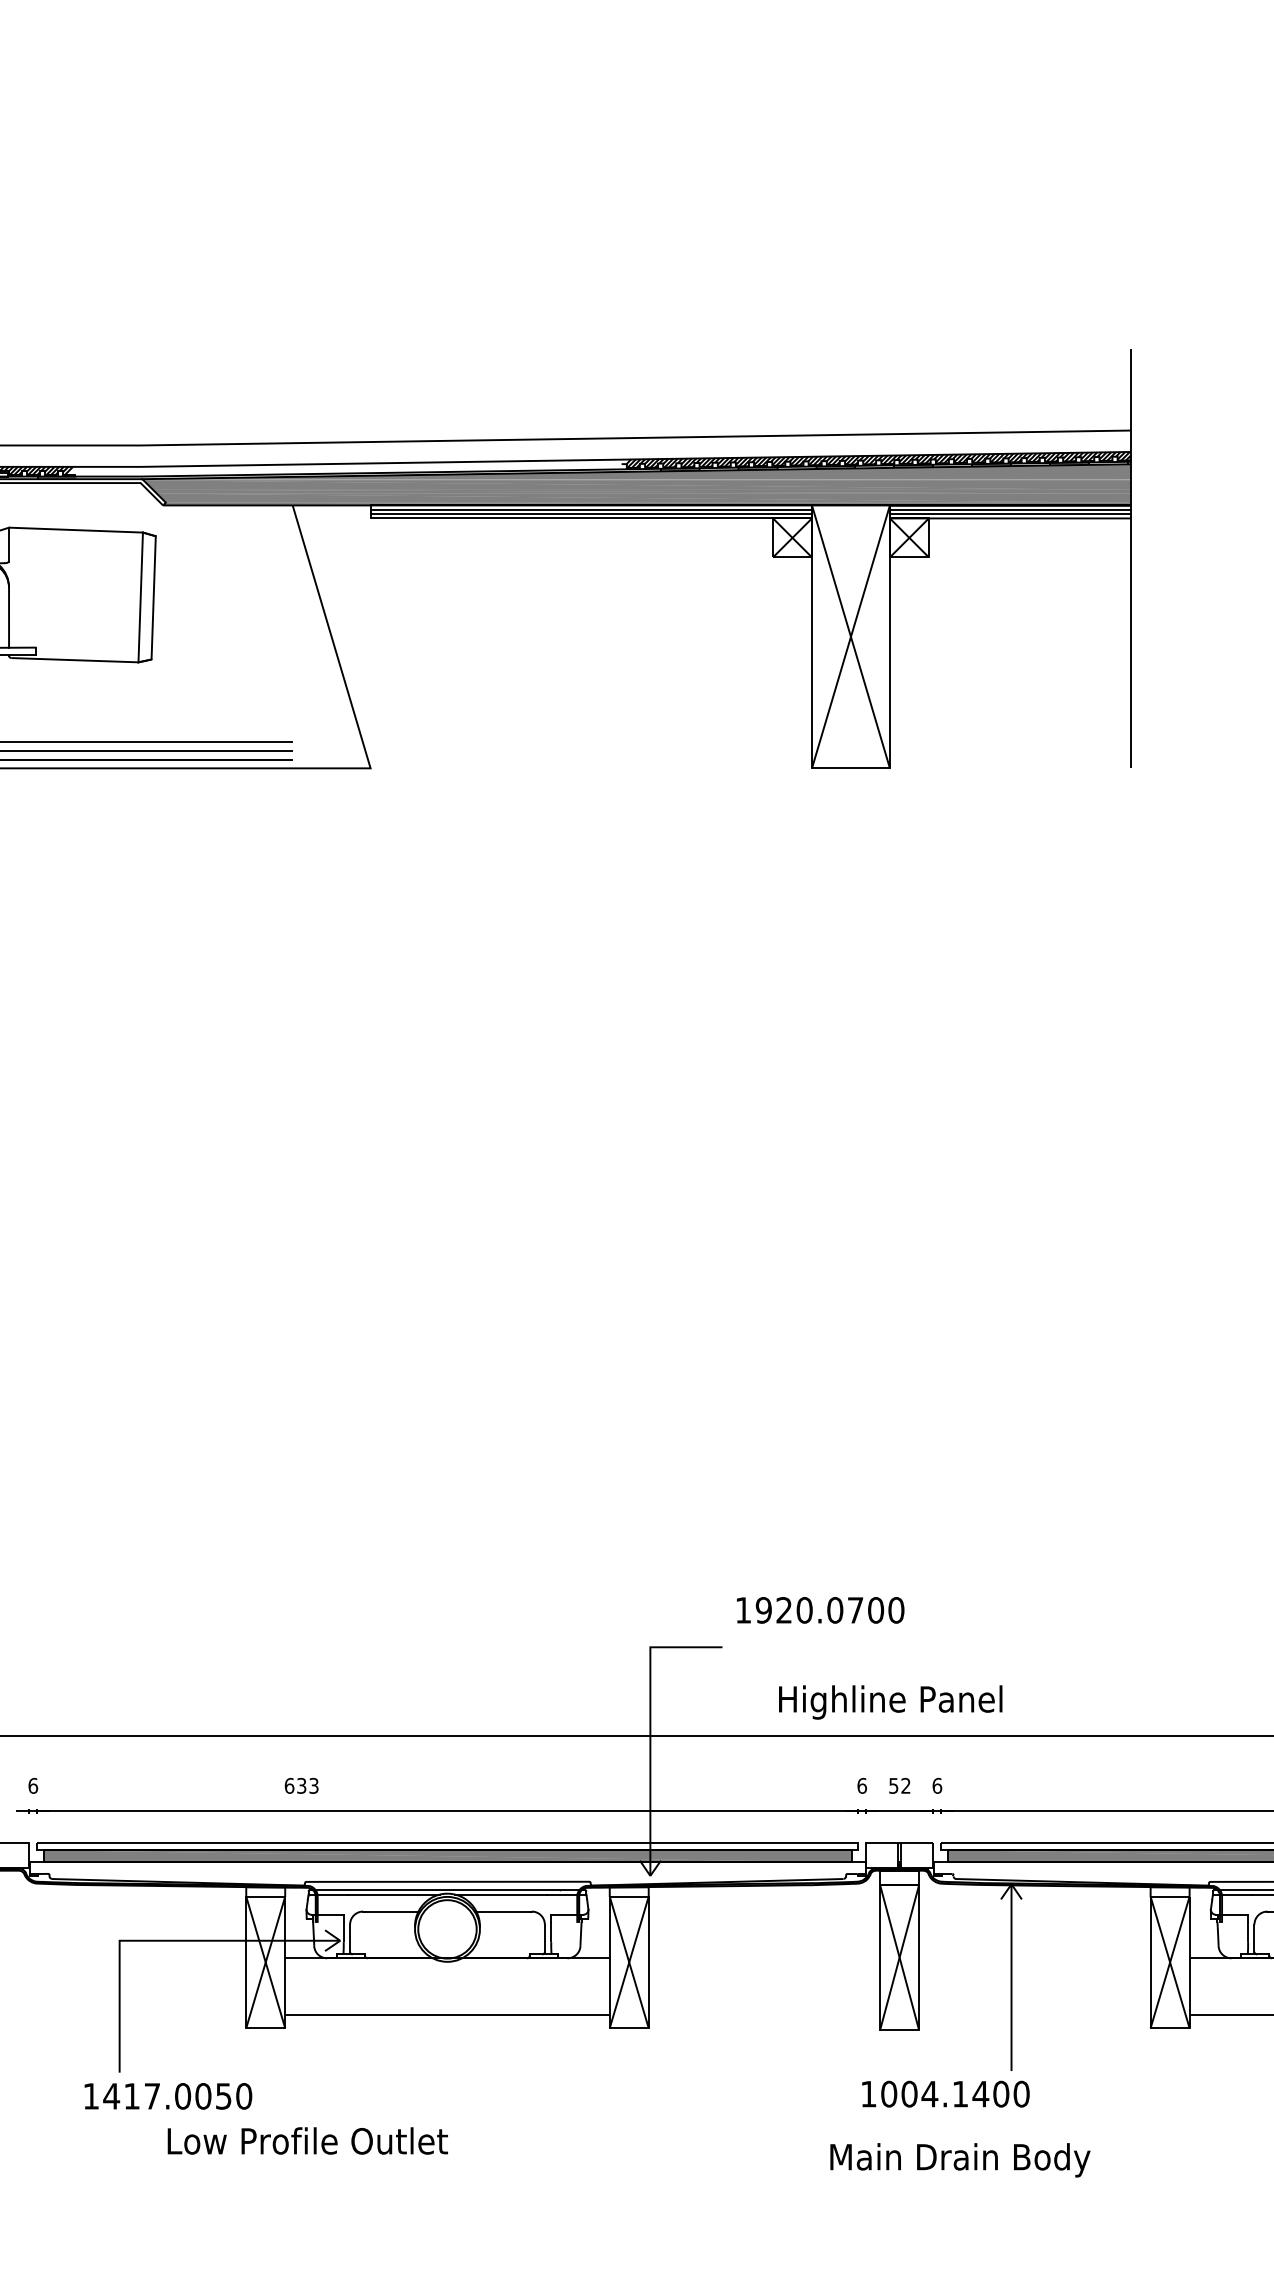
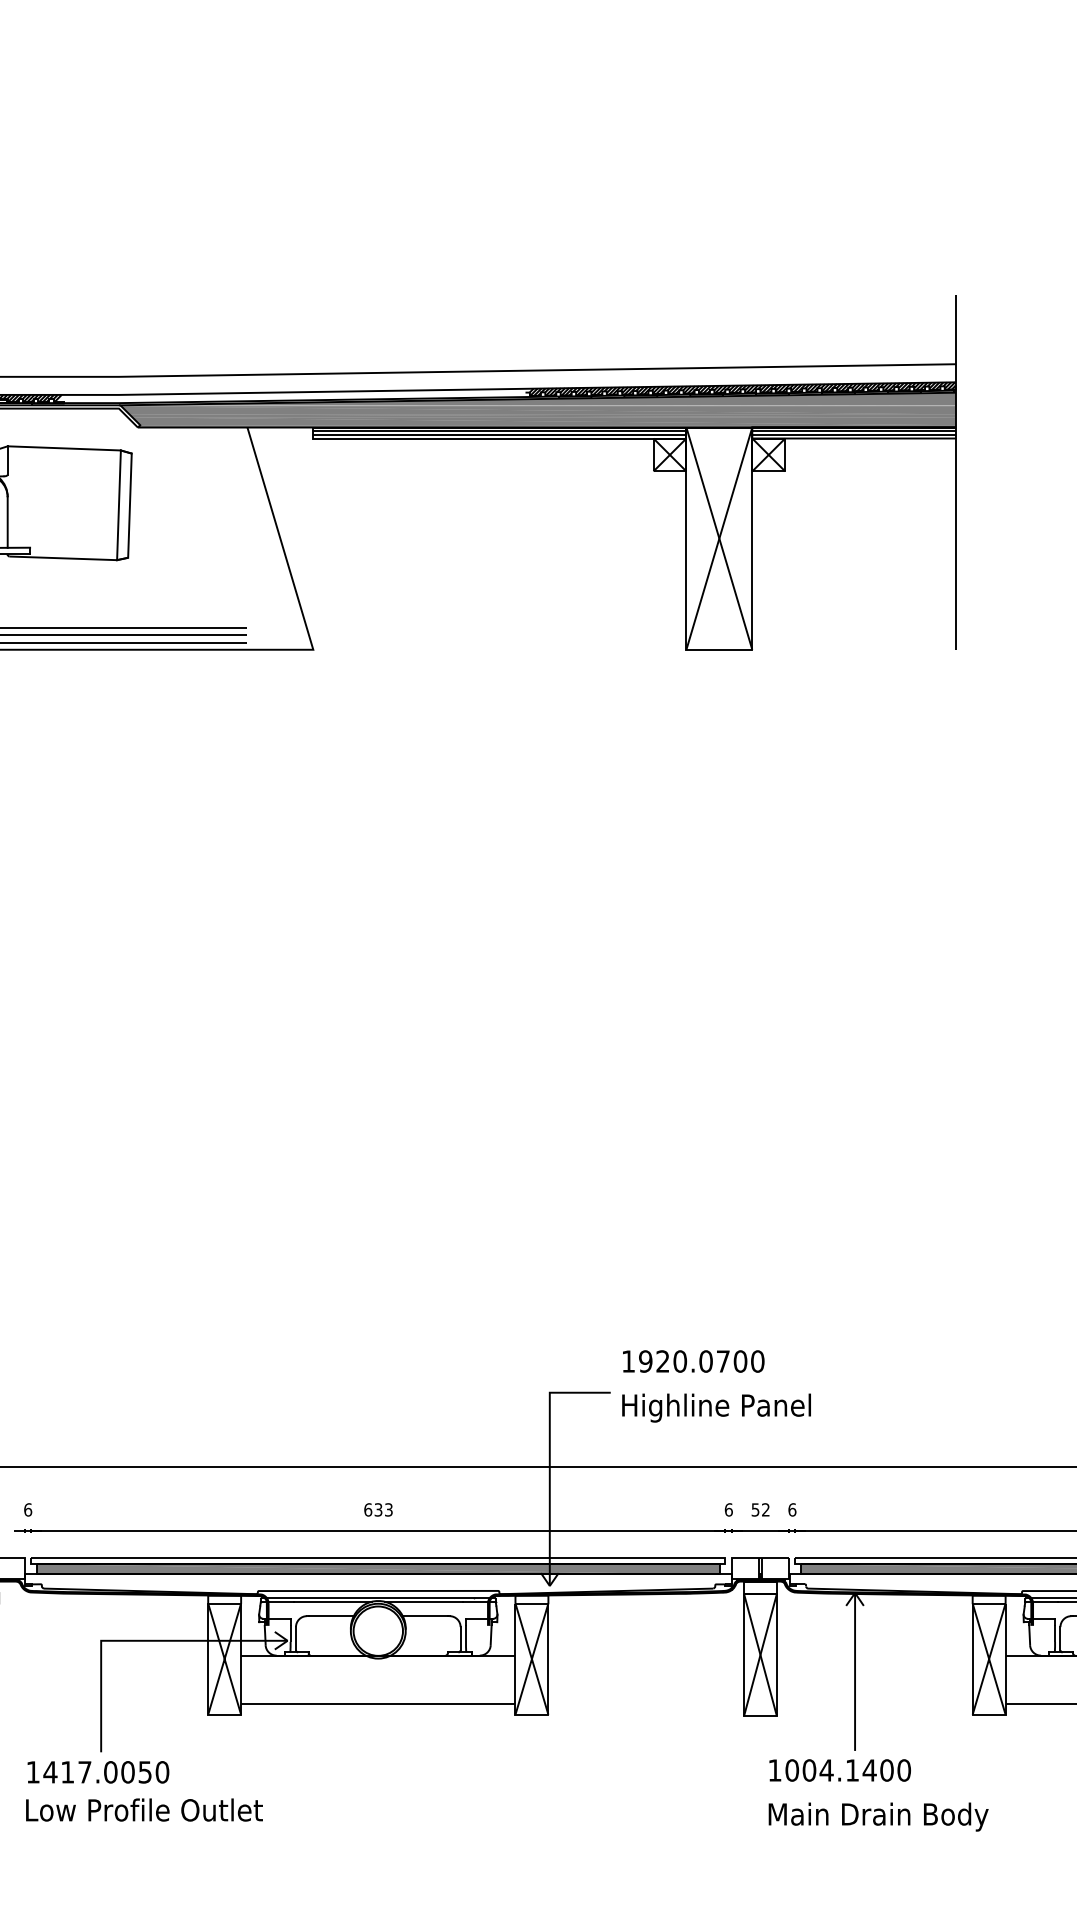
text: (890, 1702) -> (716, 1408), moved
text: (301, 1785) -> (378, 1509), moved
text: (945, 2093) -> (839, 1769), moved
text: (168, 2096) -> (98, 1772), moved
text: (307, 2140) -> (144, 1809), moved
text: (960, 2160) -> (878, 1817), moved

